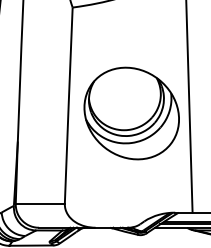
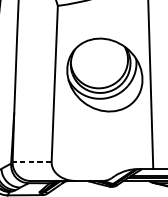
part: (131, 113) -> (104, 75), moved
line: (40, 203) -> (32, 161), solid -> dashed

